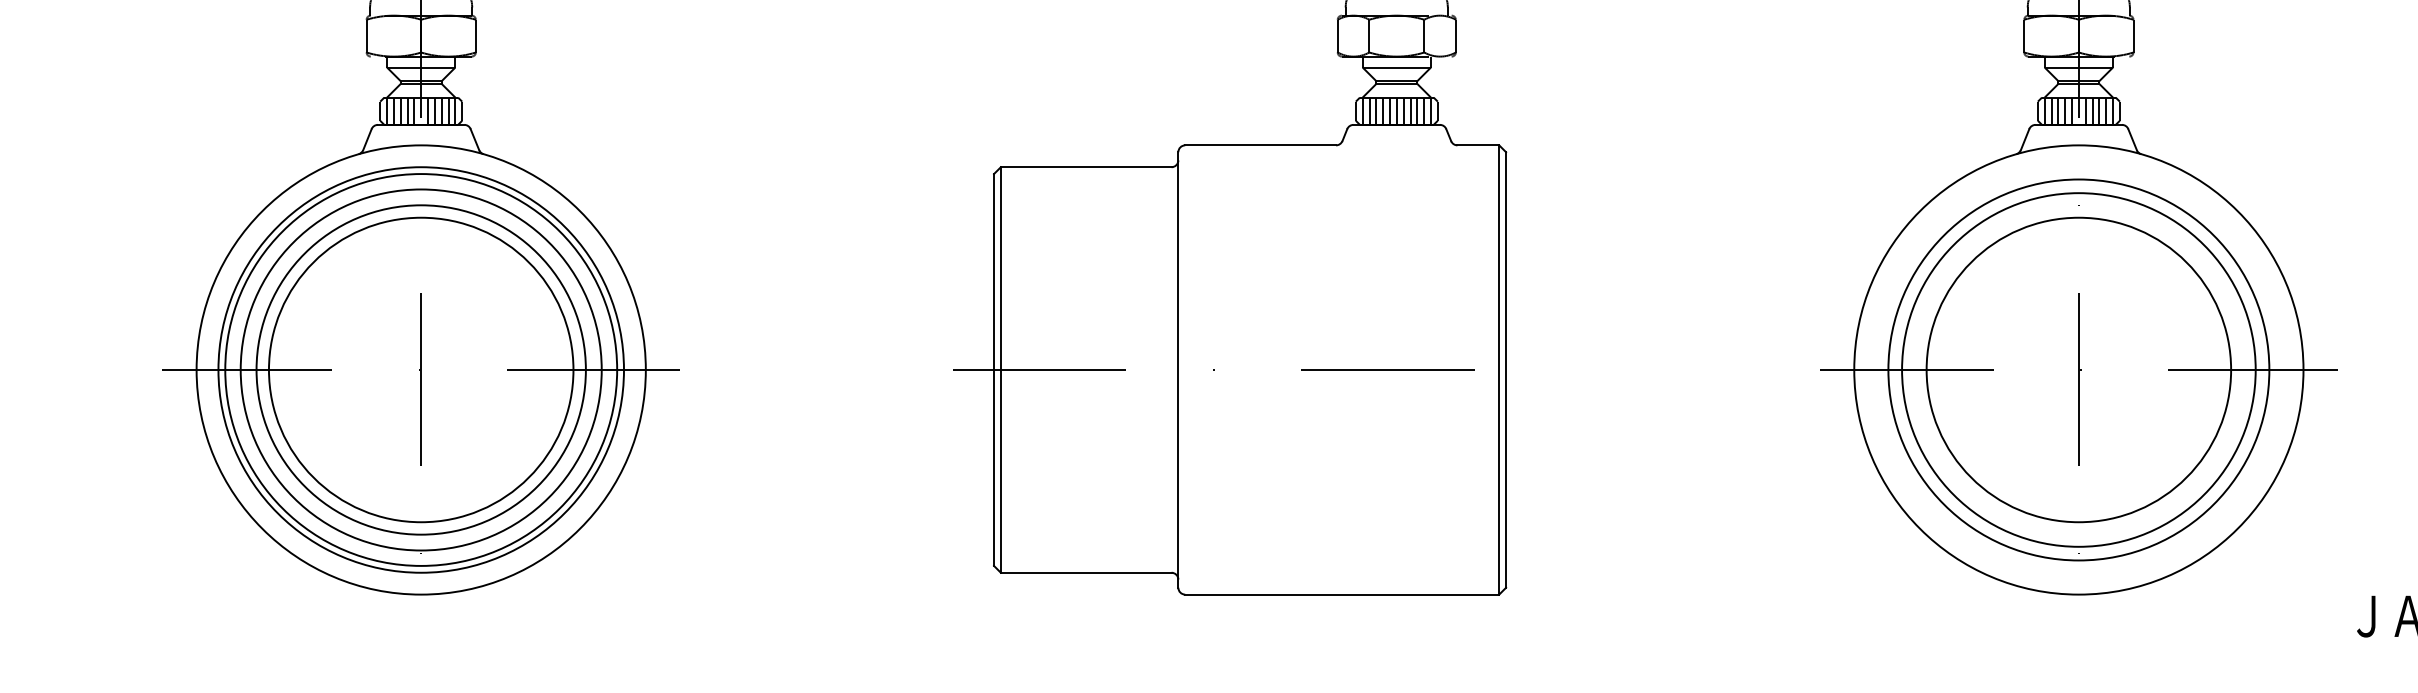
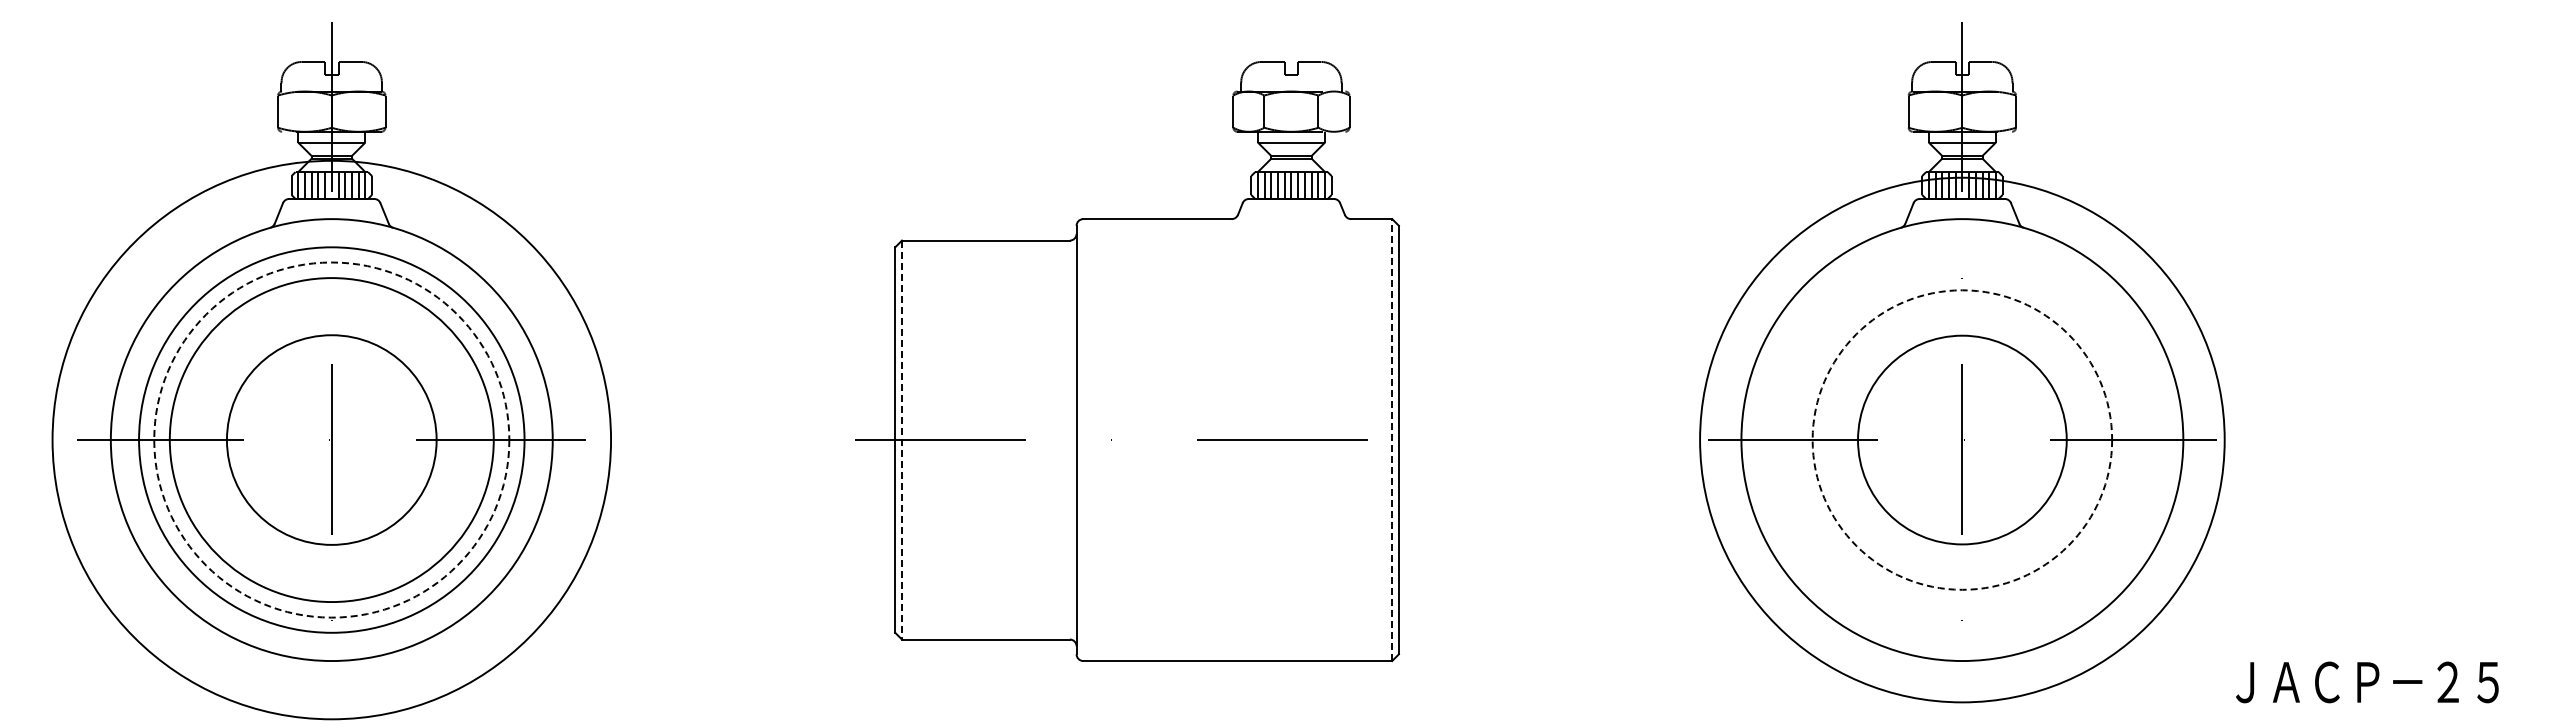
circle: (420, 369) -> (331, 439), size x0.7
circle: (420, 369) -> (331, 439), size x1.4
circle: (420, 369) -> (331, 439), solid -> dashed
circle: (2078, 369) -> (1962, 439), size x1.4
circle: (2078, 369) -> (1962, 439), solid -> dashed
line: (1000, 370) -> (901, 440), solid -> dashed
line: (1499, 370) -> (1392, 440), solid -> dashed
circle: (2078, 370) -> (1962, 440), size x0.6

